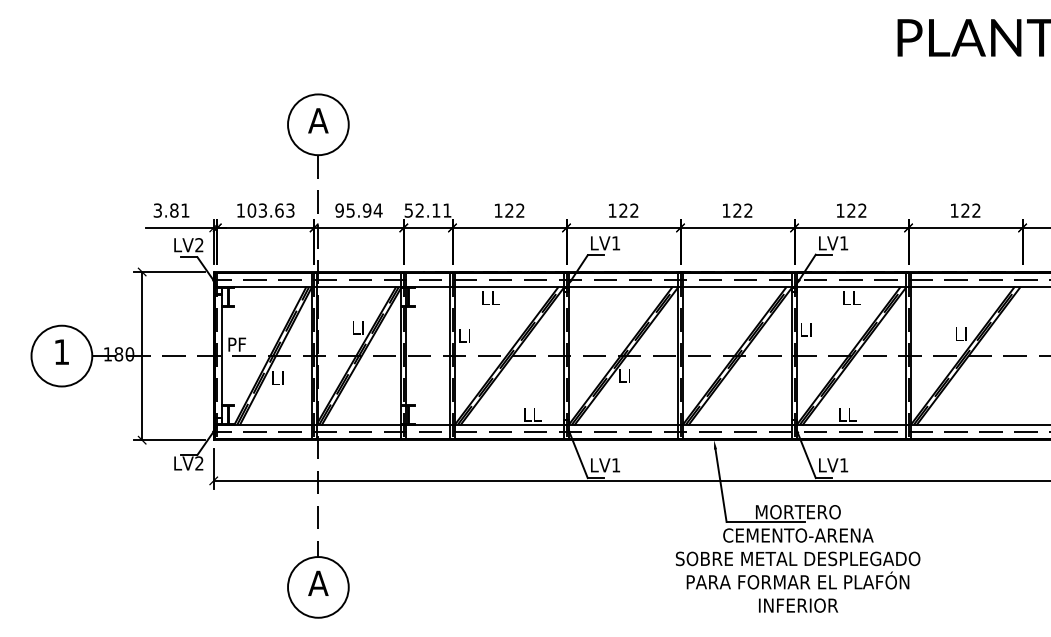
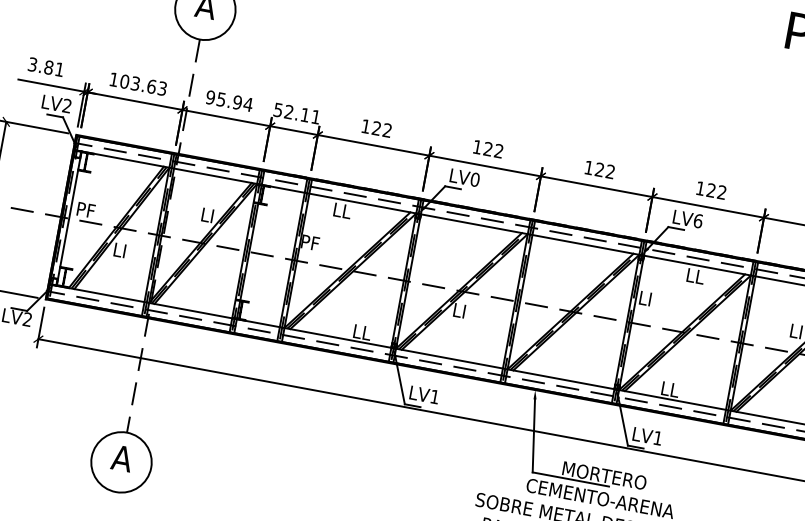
text: (615, 243) -> (474, 179), LV1 -> LV0
text: (844, 243) -> (698, 221), LV1 -> LV6
text: (464, 335) -> (310, 242), LI -> PF

